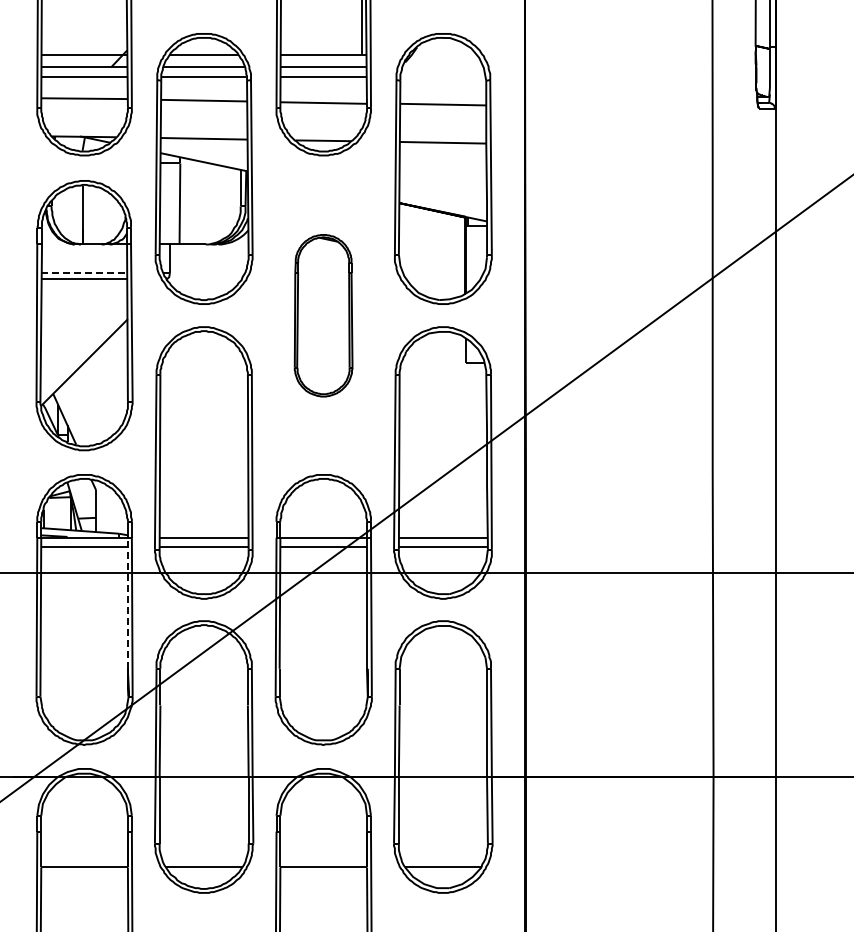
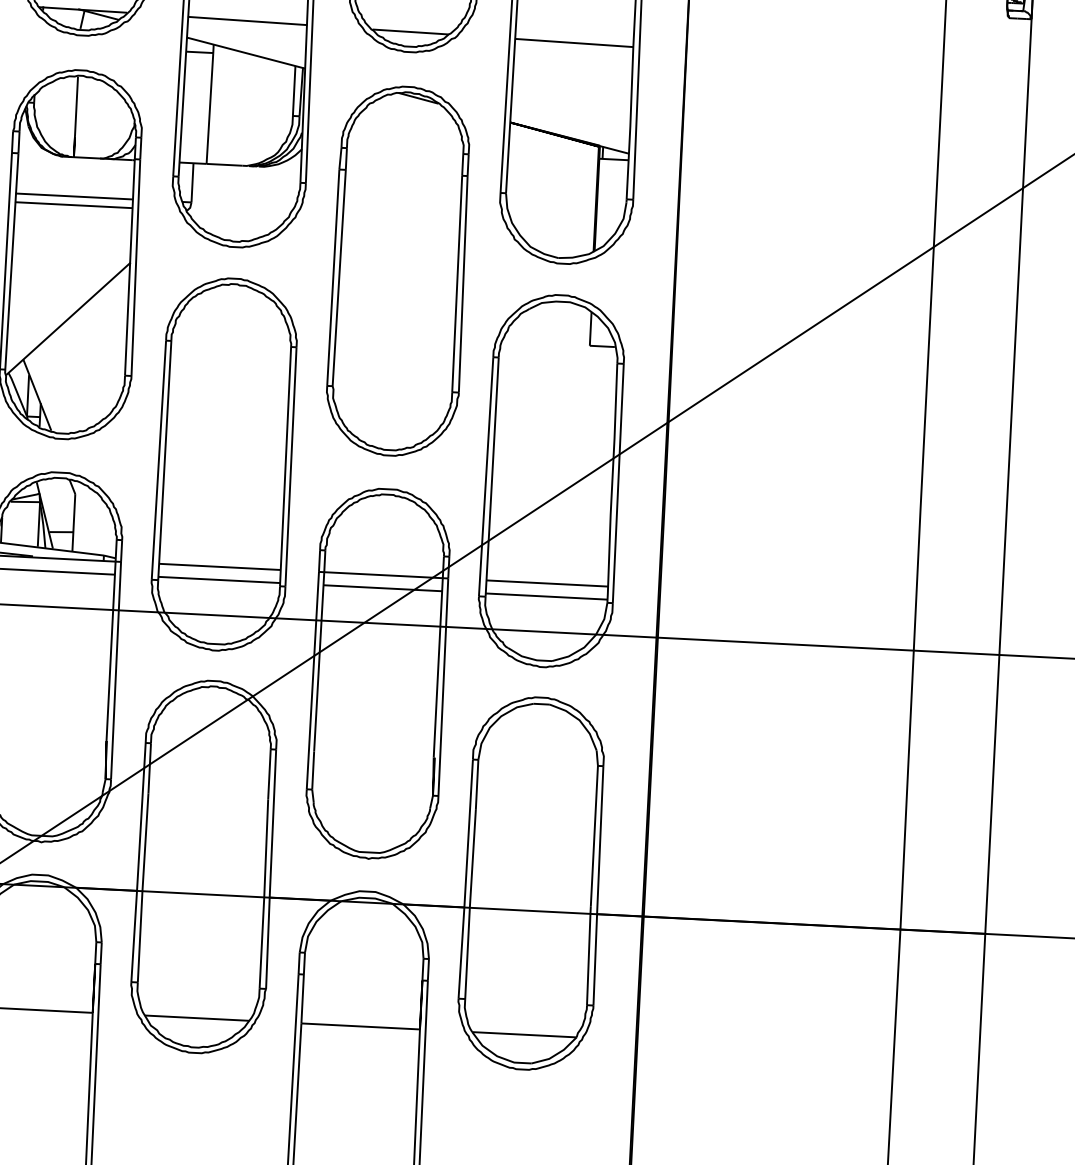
line: (84, 273) -> (74, 197), dashed -> solid
part: (323, 315) -> (398, 271), size x1.67
line: (127, 603) -> (110, 651), dashed -> solid

